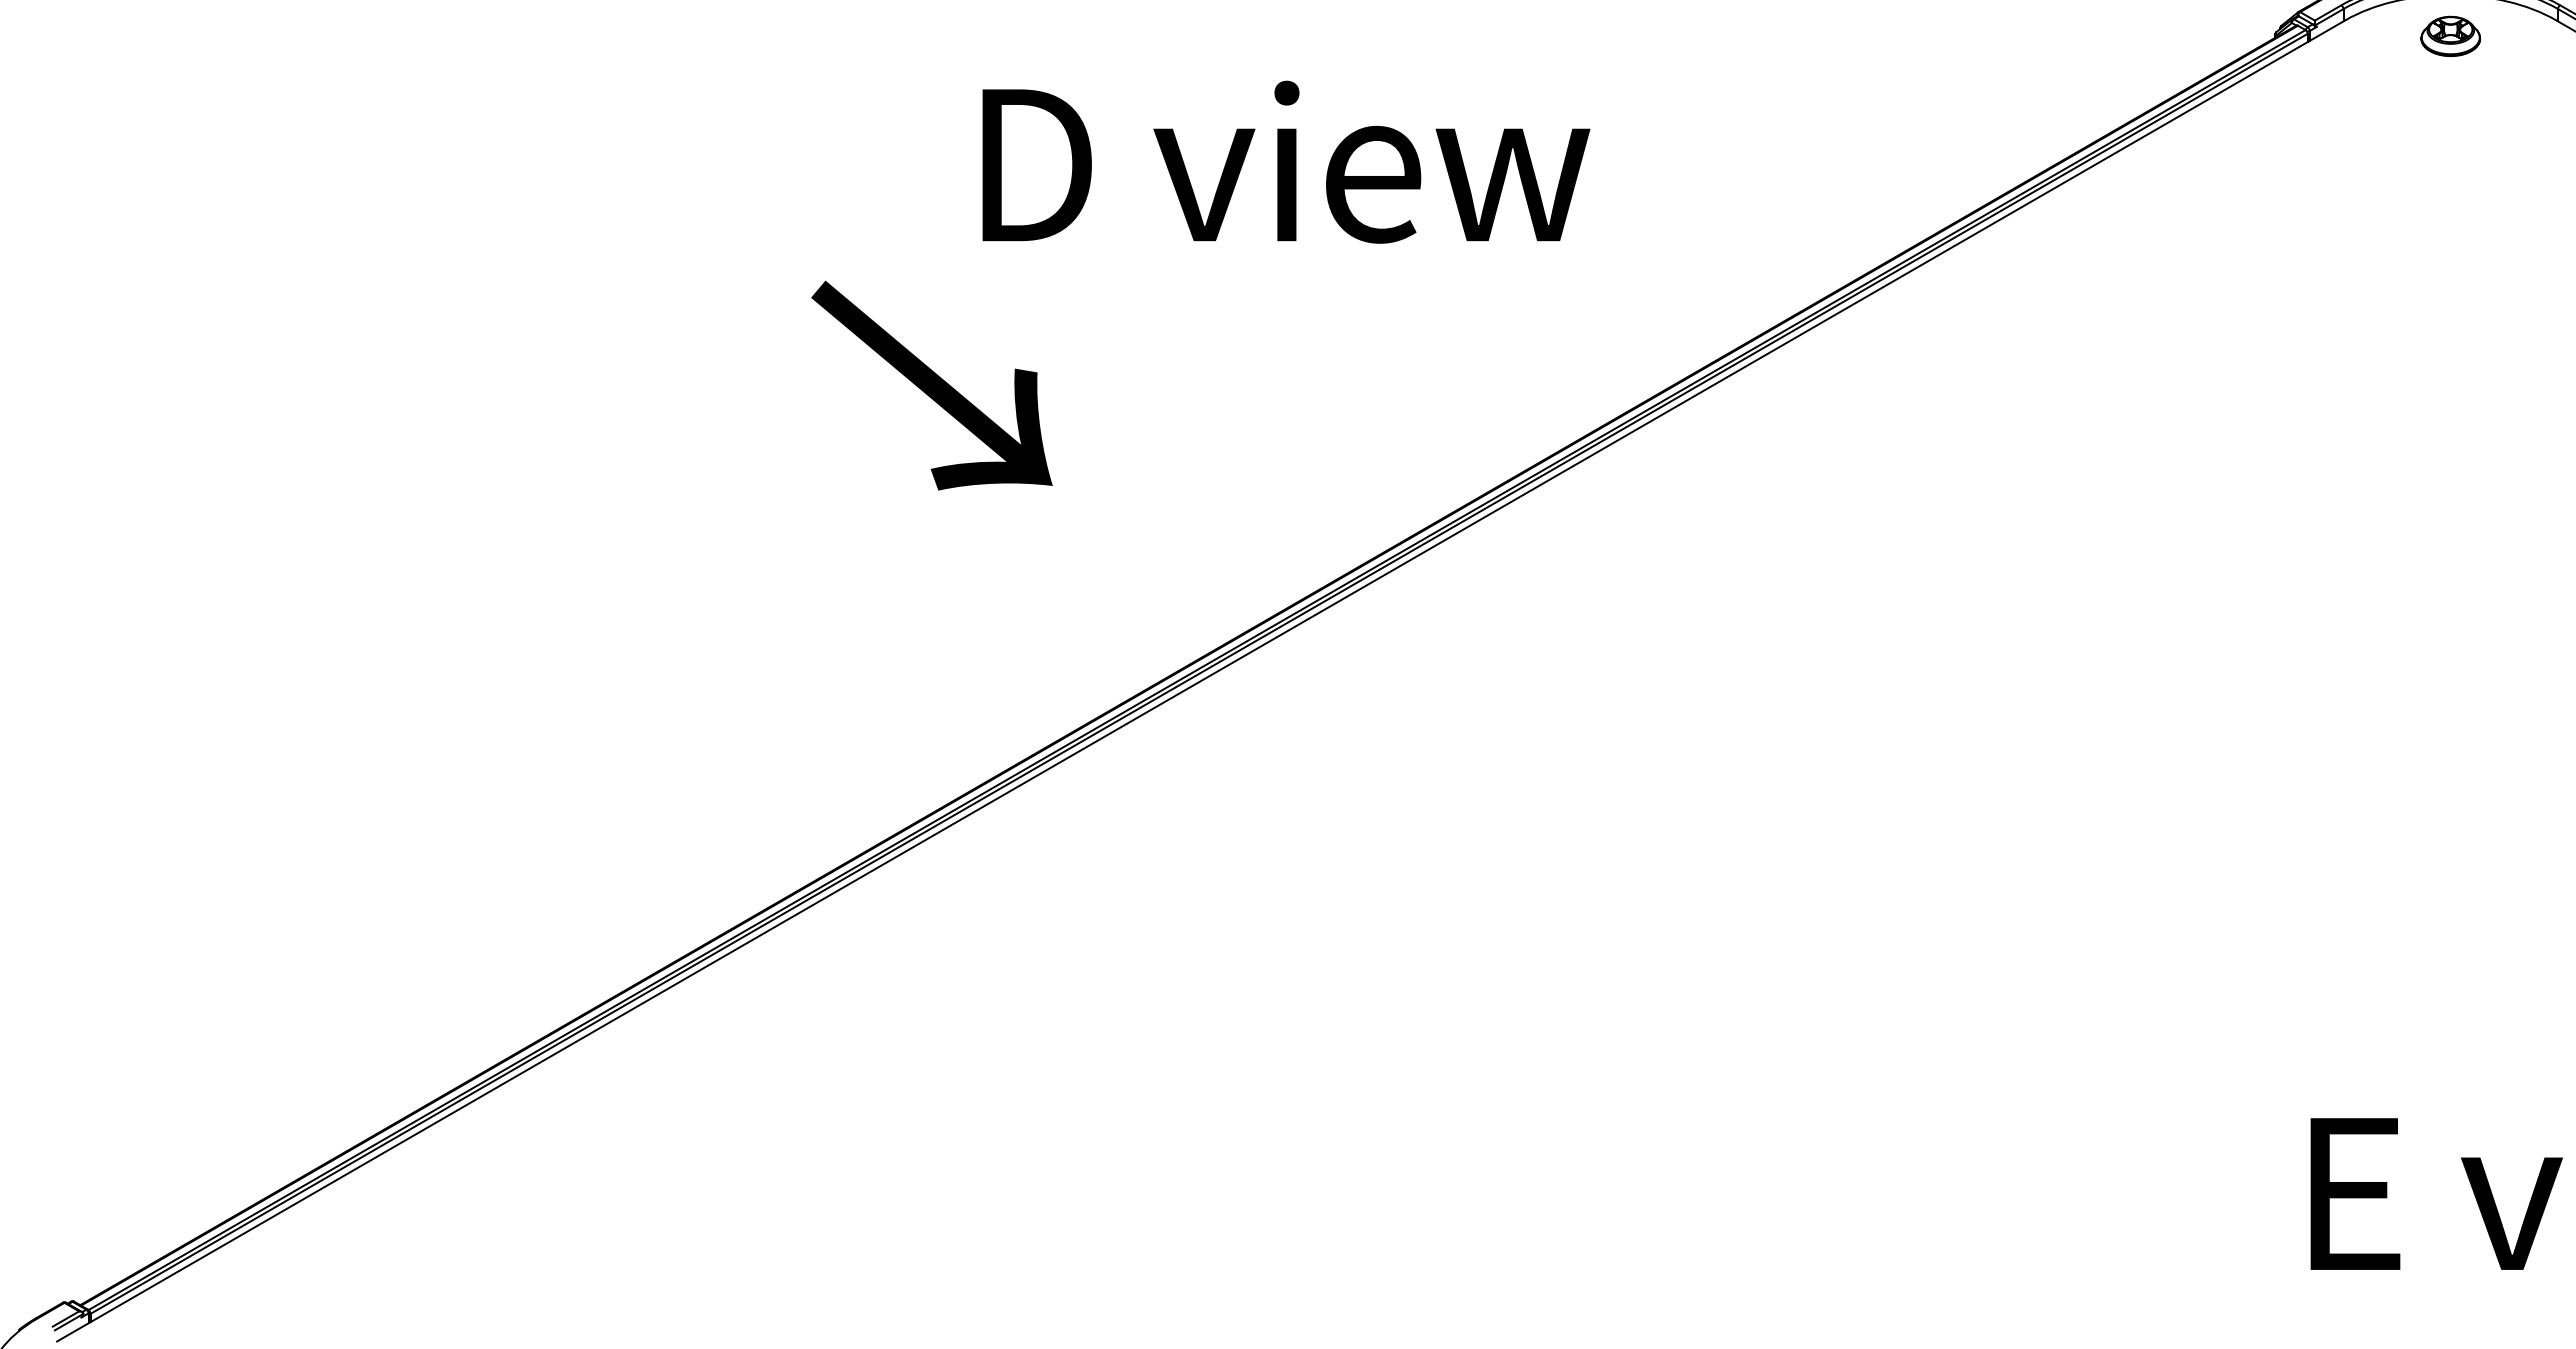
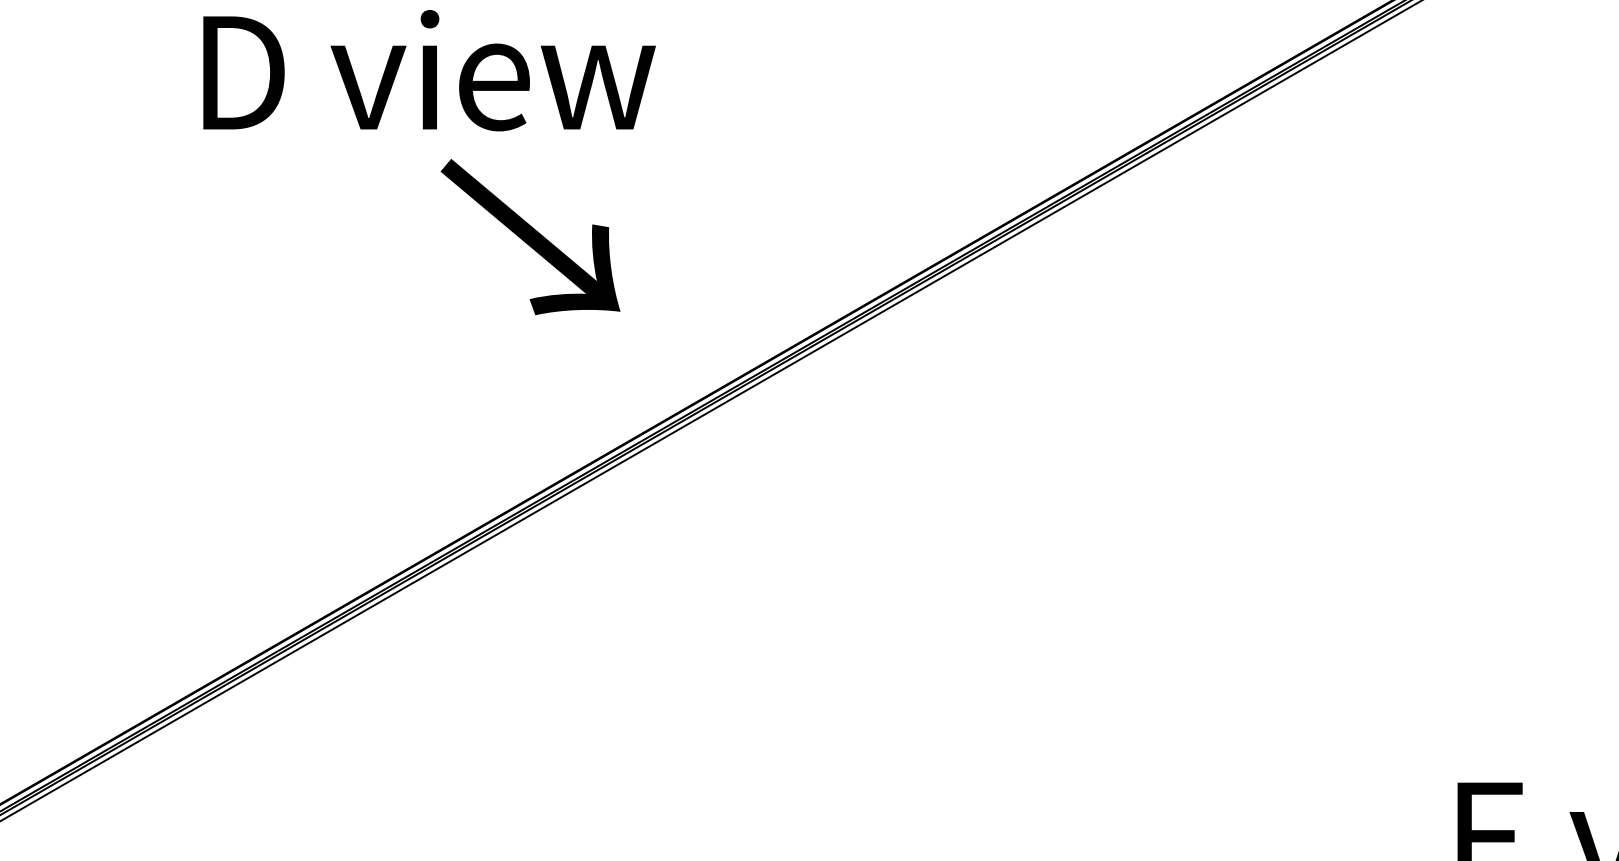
text: (1286, 161) -> (429, 70), moved
text: (931, 385) -> (530, 236), moved

